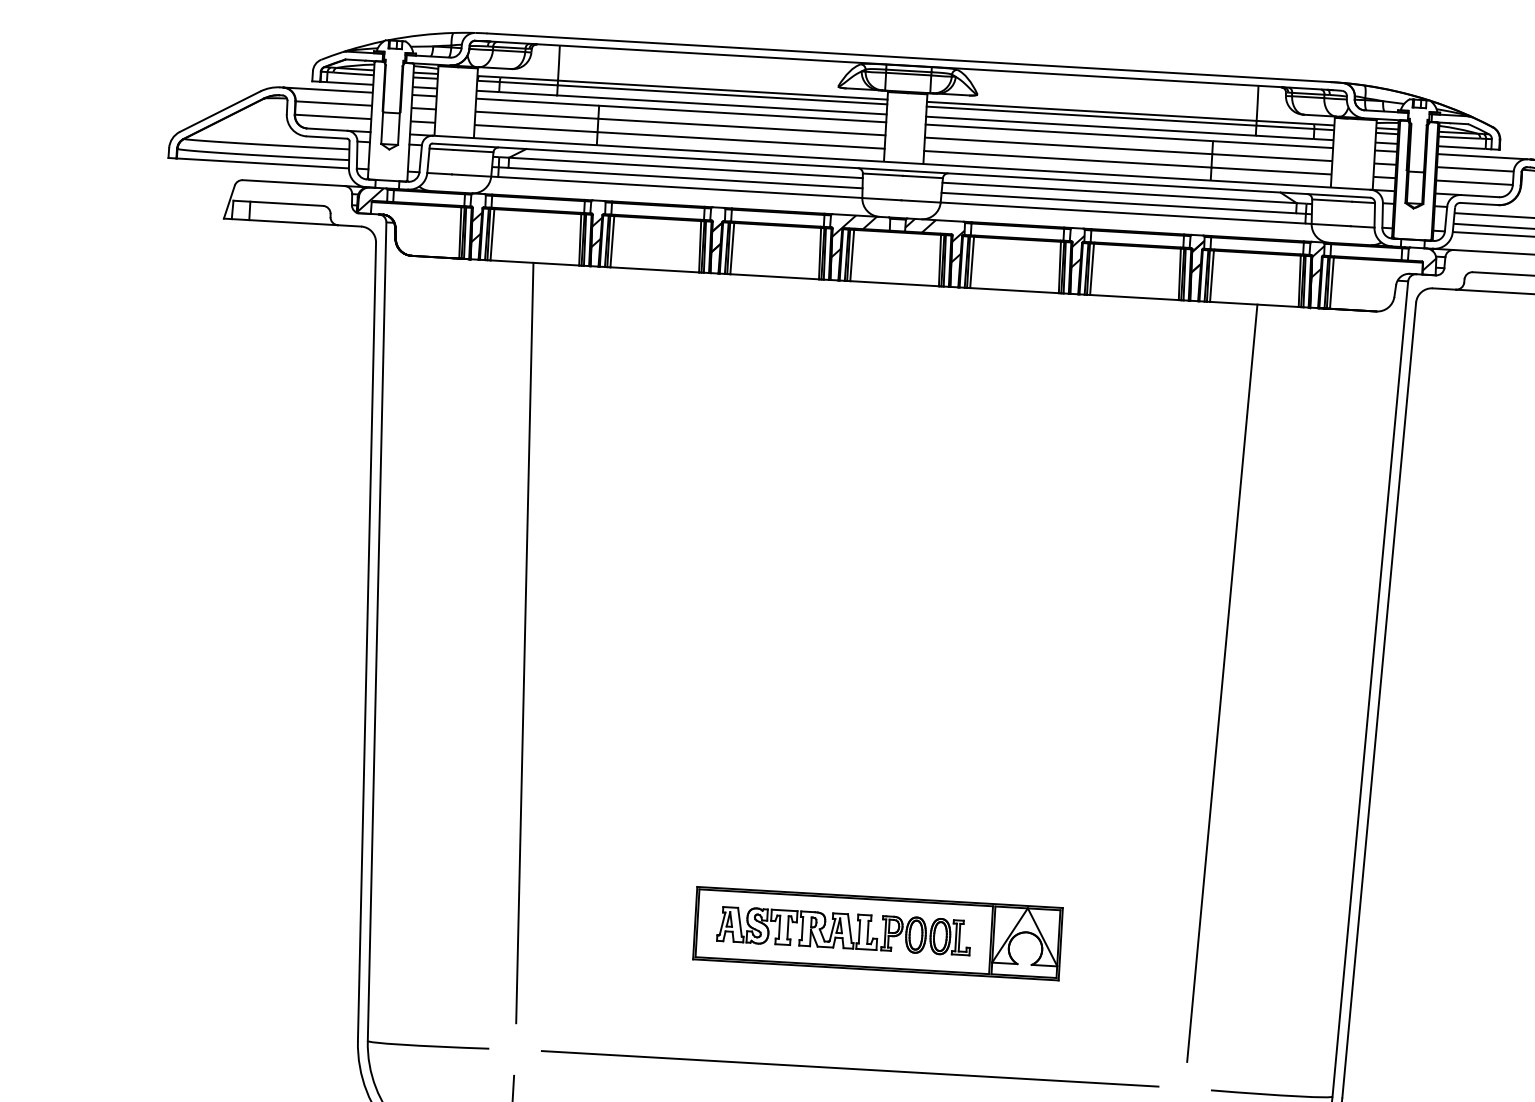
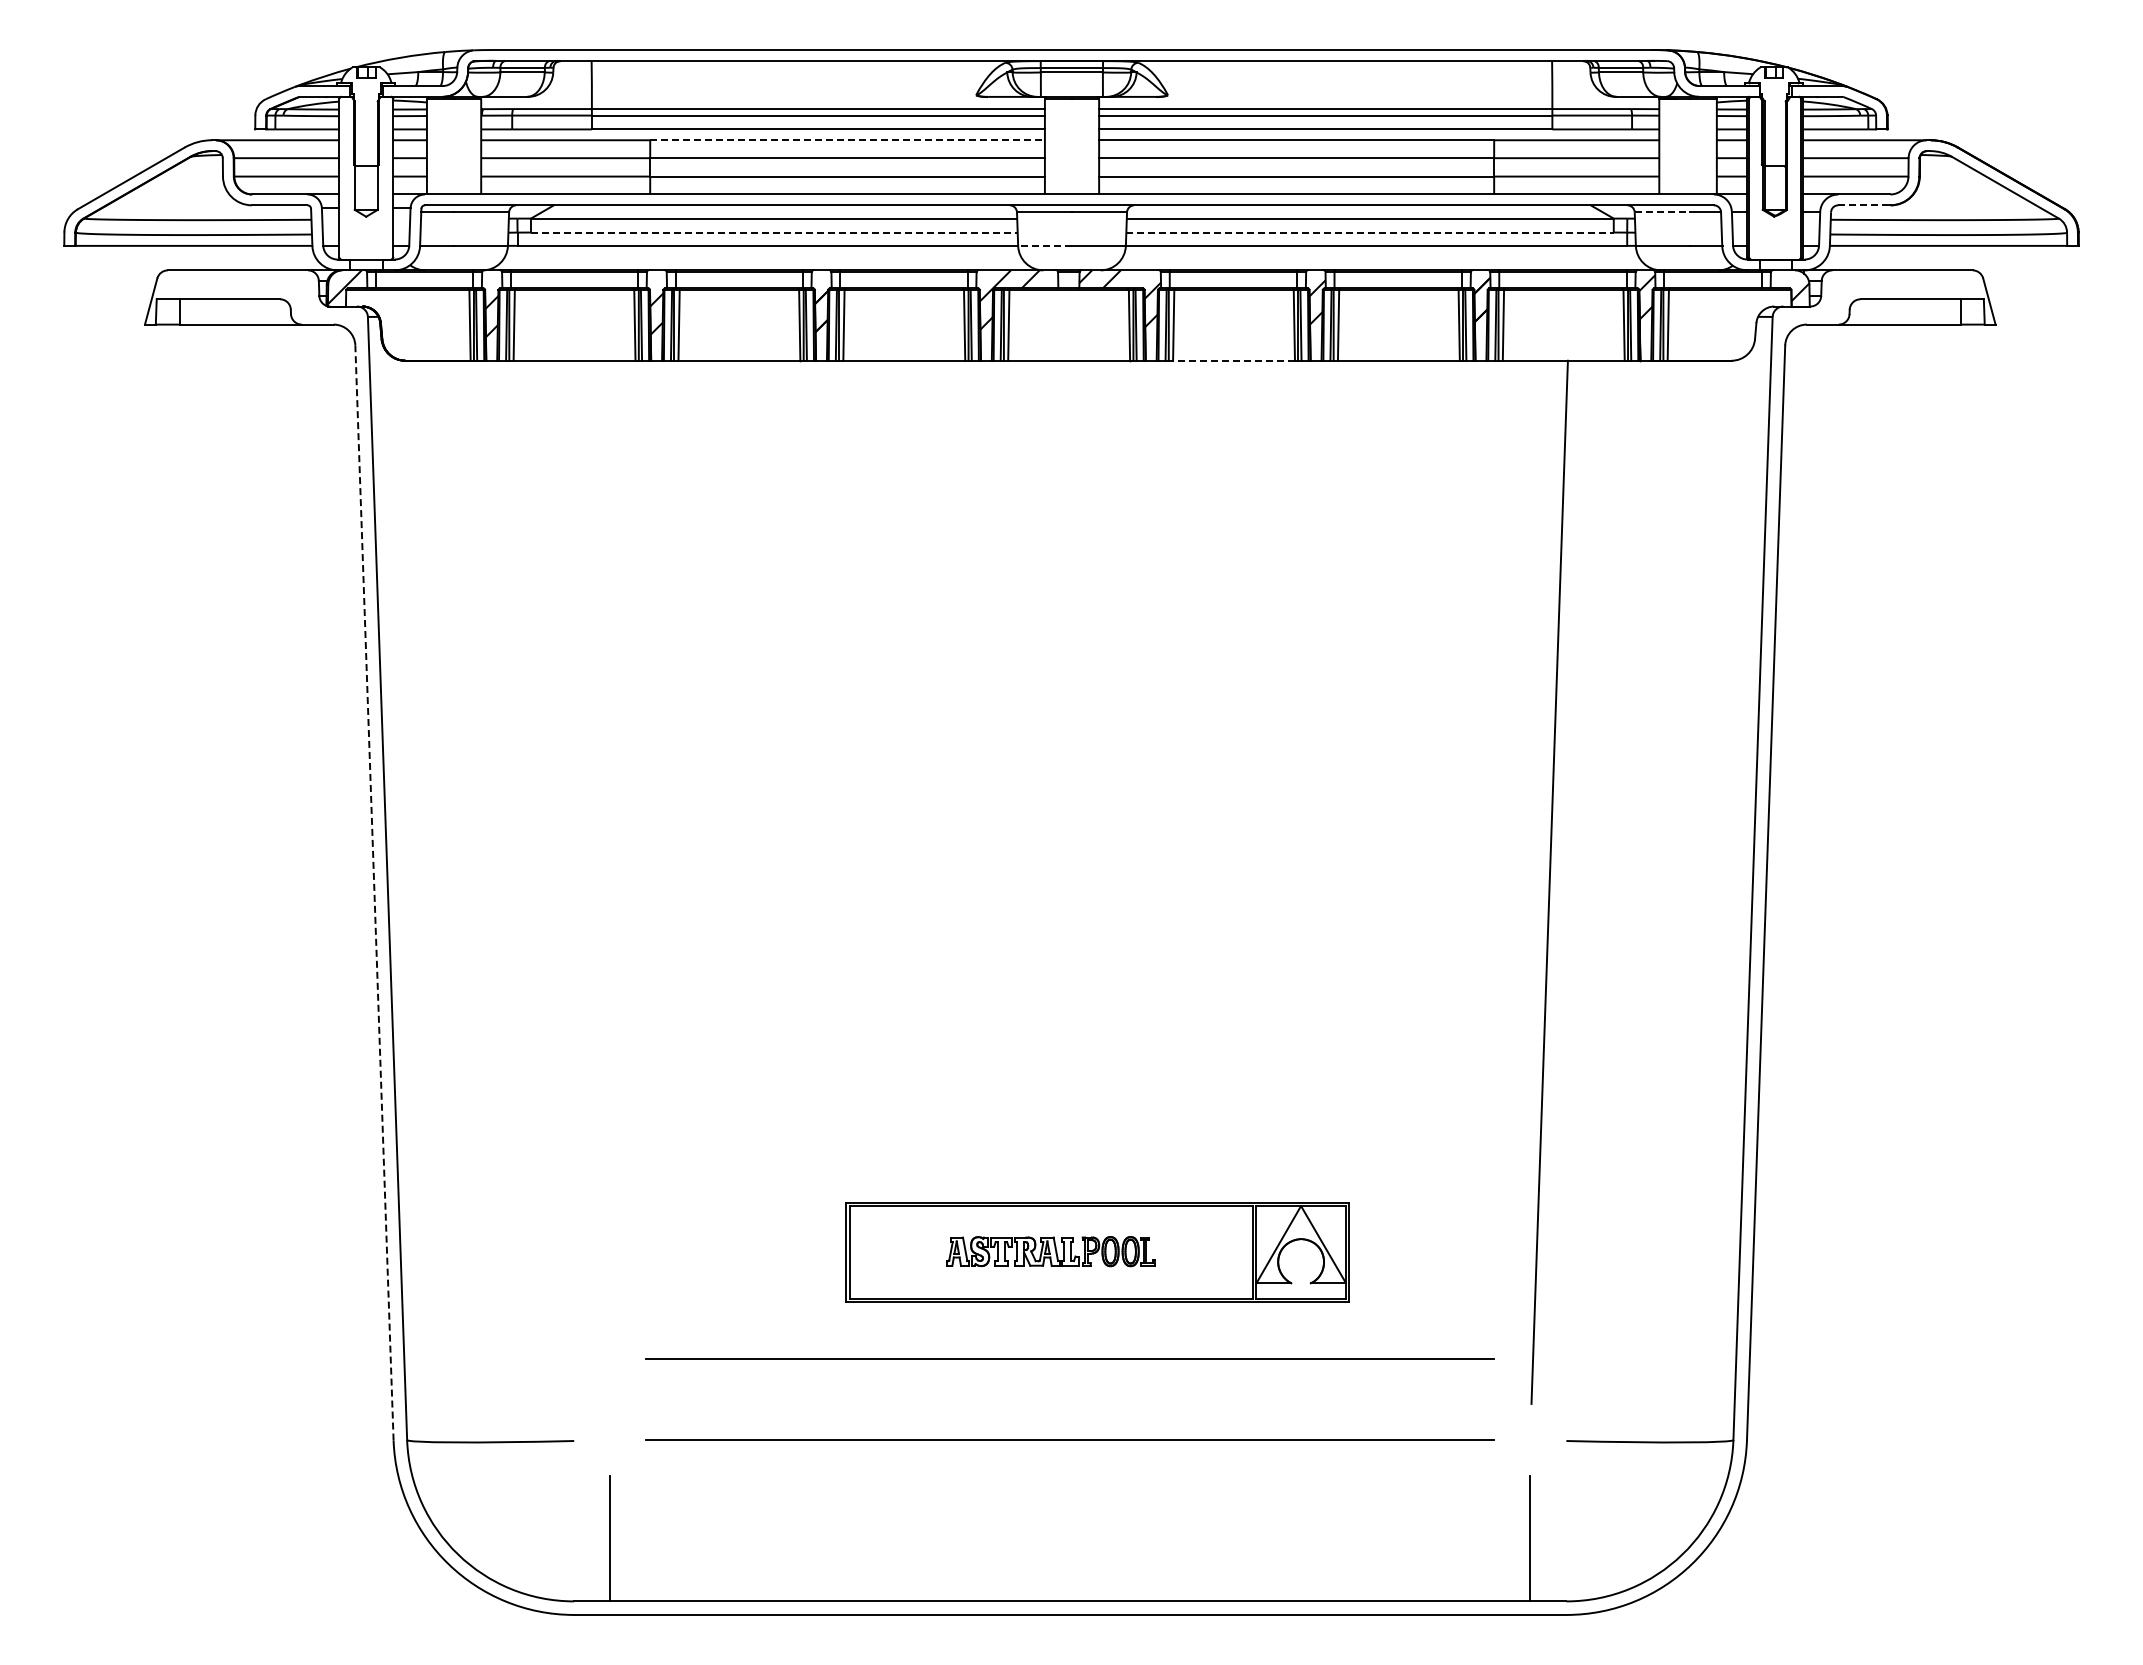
line: (743, 114) -> (848, 140), solid -> dashed
line: (685, 178) -> (774, 232), solid -> dashed
line: (882, 198) -> (1045, 245), solid -> dashed
line: (1332, 200) -> (1662, 212), solid -> dashed
line: (1119, 203) -> (1370, 232), solid -> dashed
line: (1479, 204) -> (1864, 205), solid -> dashed
line: (1014, 290) -> (1234, 360), solid -> dashed
line: (366, 642) -> (374, 893), solid -> dashed
line: (524, 642) -> (590, 881), removed
part: (844, 930) -> (1051, 1251), size x0.6
line: (853, 1009) -> (1069, 1358), added

